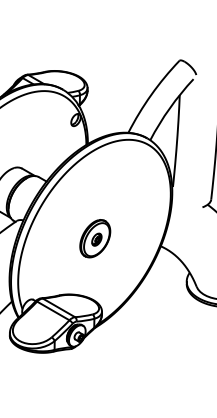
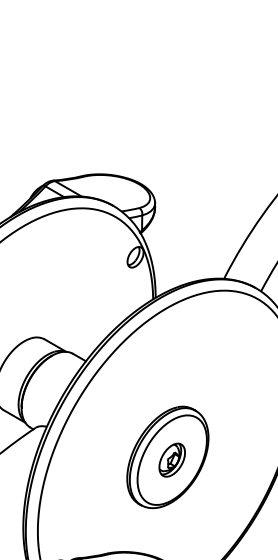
part: (95, 238) -> (168, 457), size x1.6

